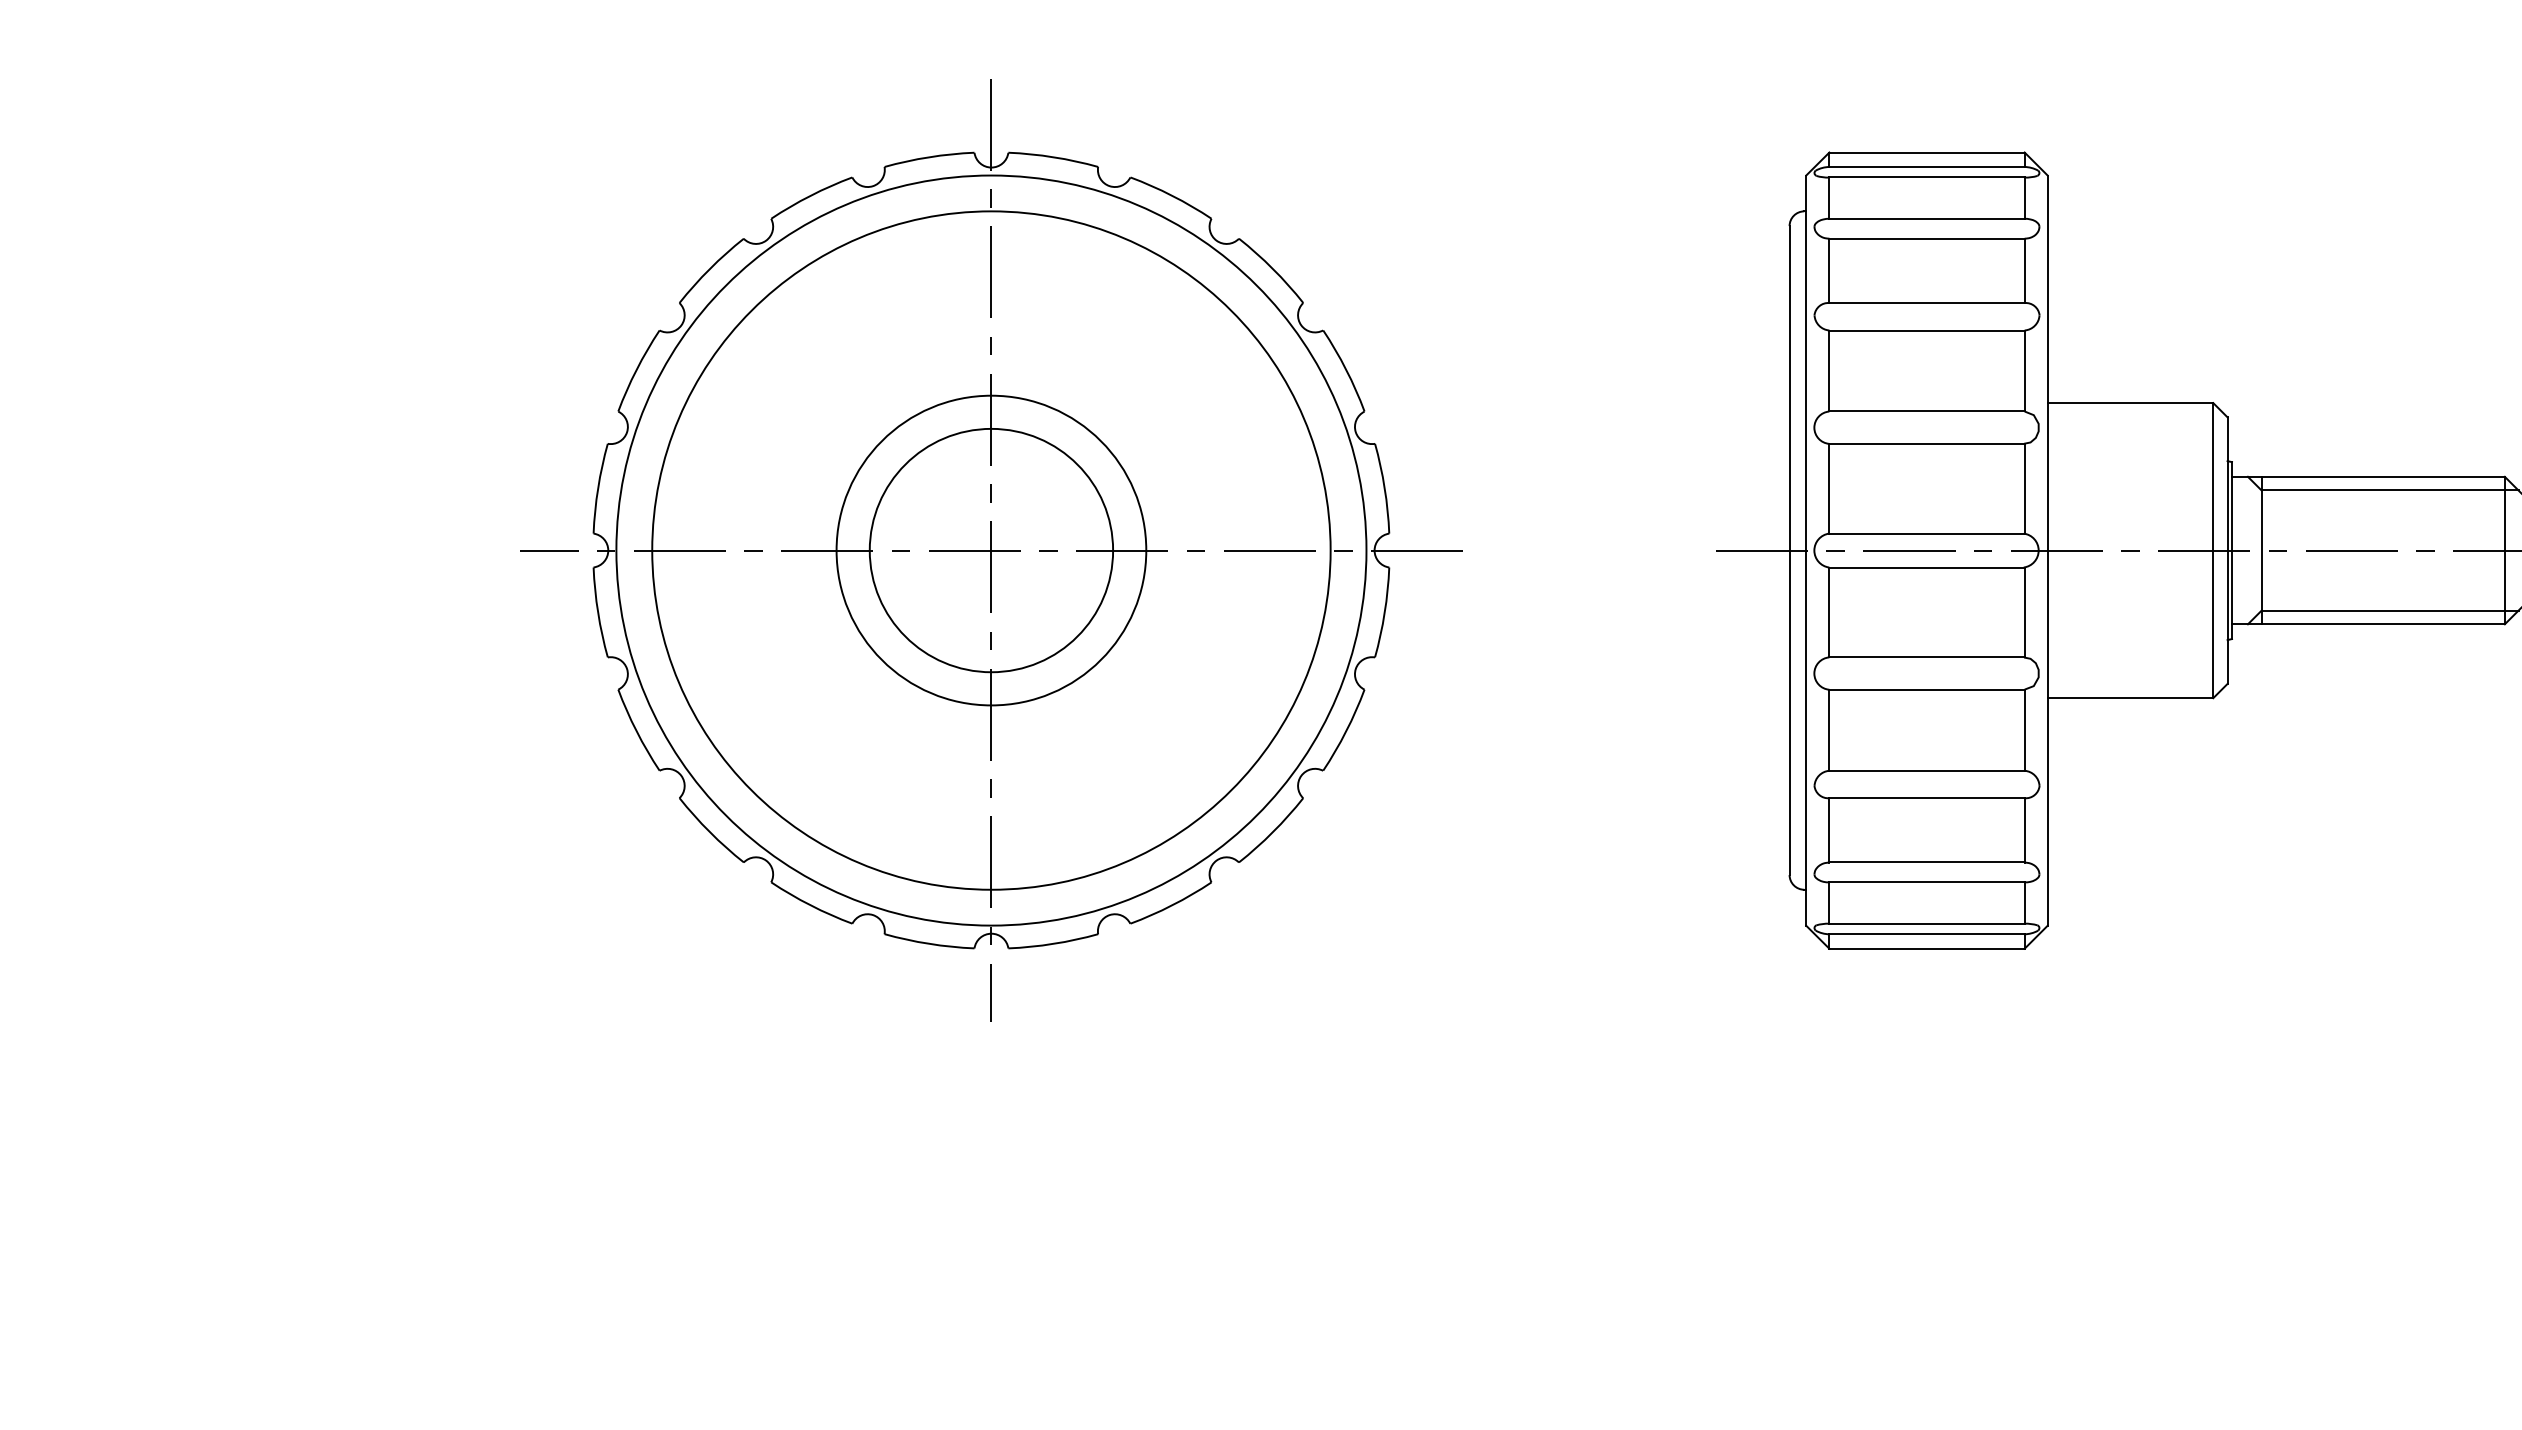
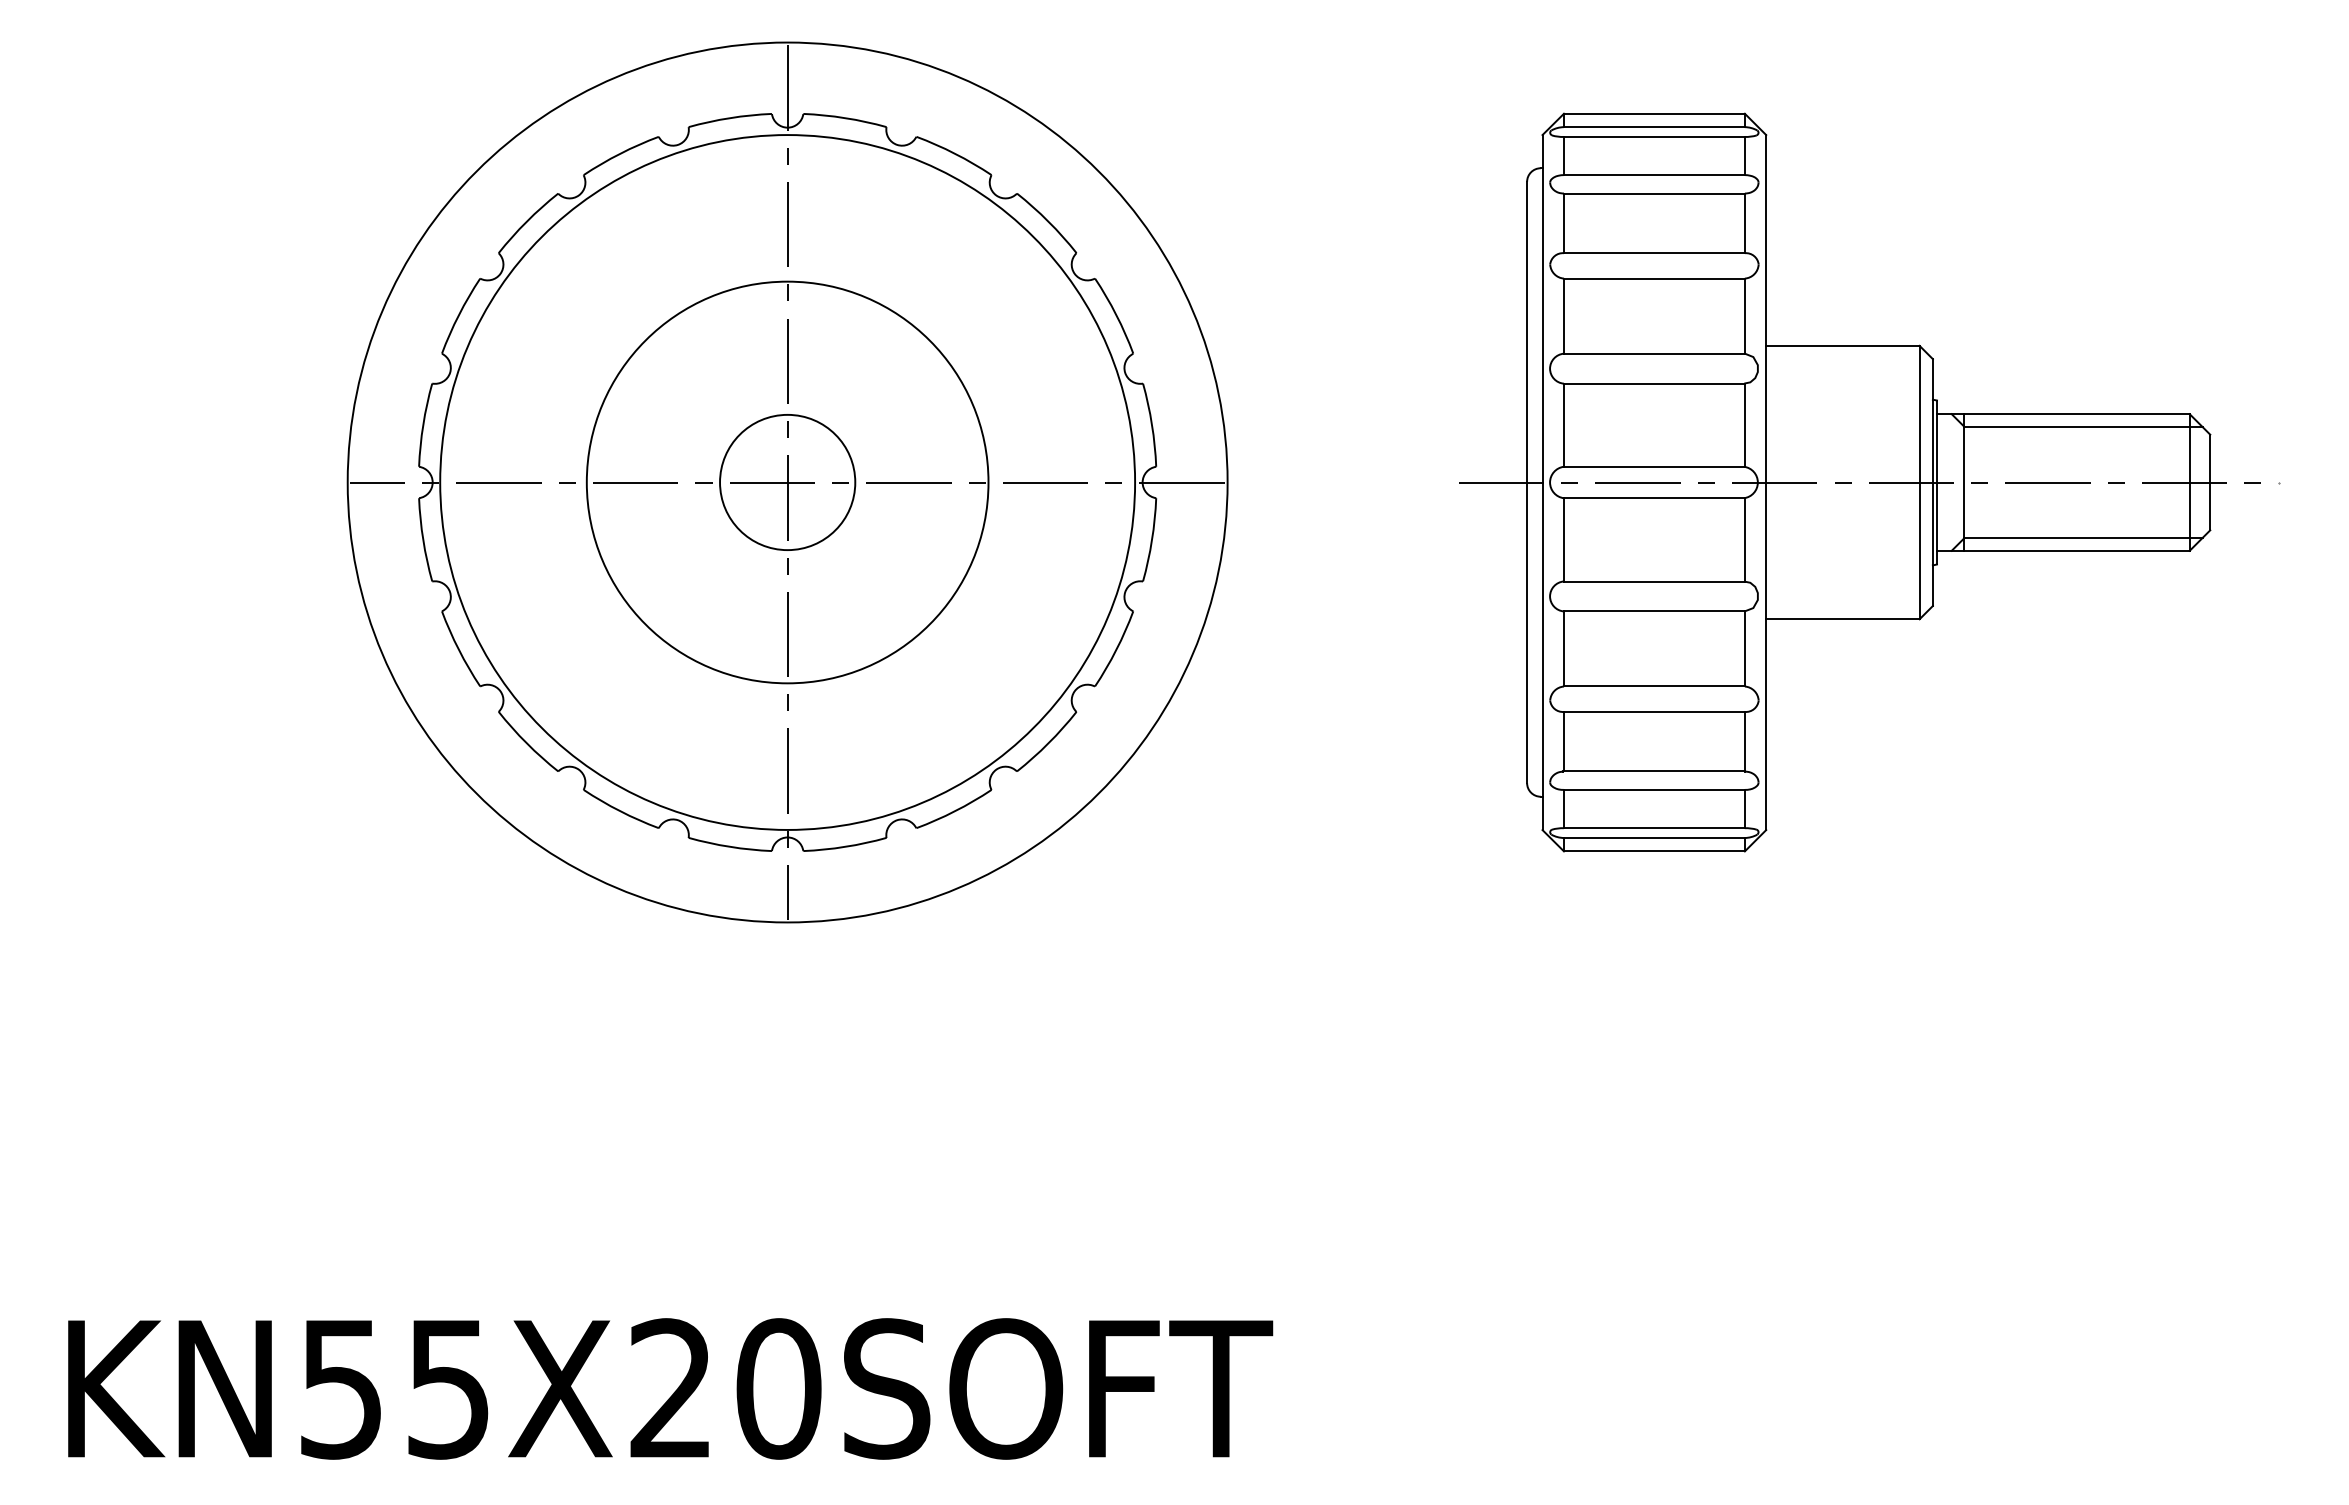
circle: (991, 550) -> (787, 482), size x0.6
circle: (991, 550) -> (787, 482), size x1.4
circle: (991, 550) -> (787, 482), size x1.4

